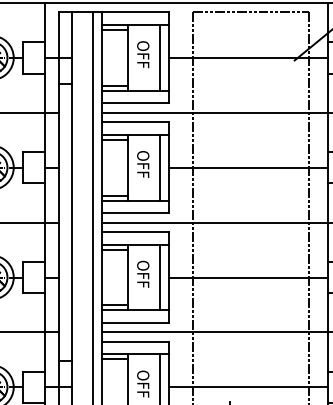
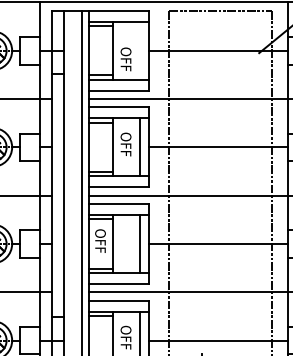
text: (143, 54) -> (126, 59), moved
line: (159, 57) -> (140, 50), removed
text: (143, 273) -> (100, 240), moved

